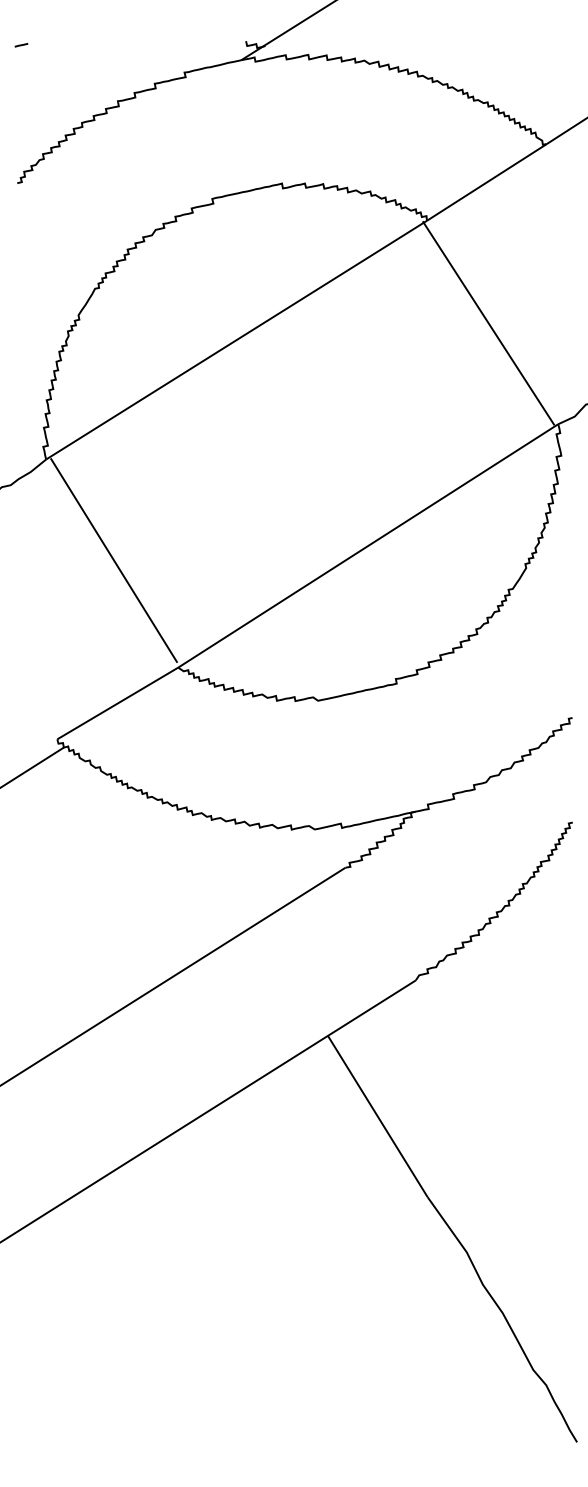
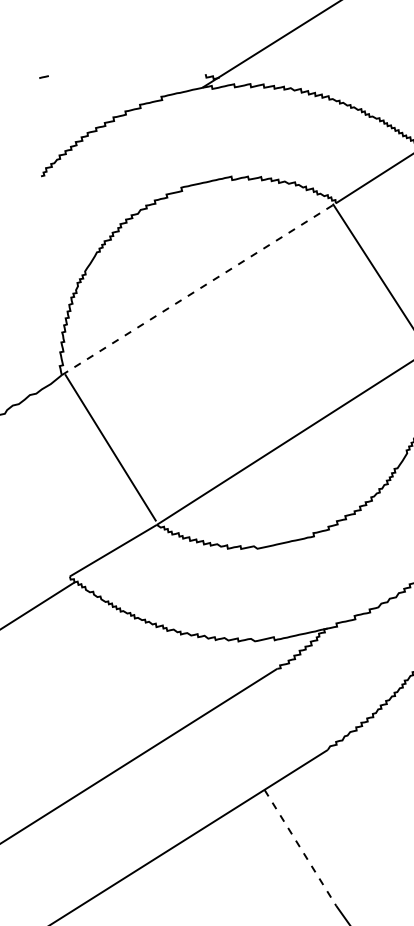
line: (236, 340) -> (198, 289), solid -> dashed
line: (377, 1116) -> (300, 847), solid -> dashed

